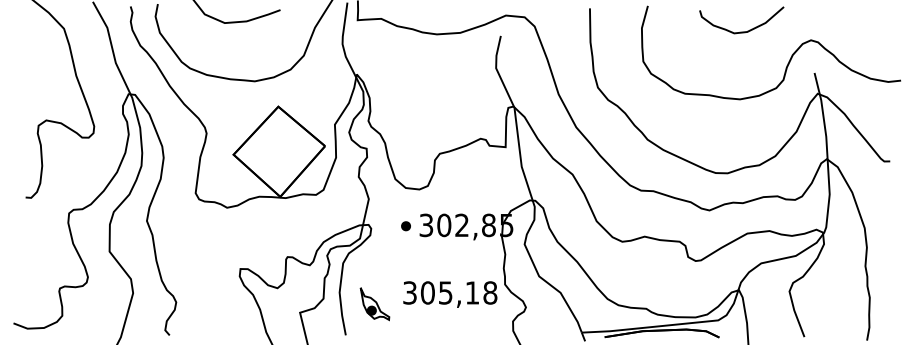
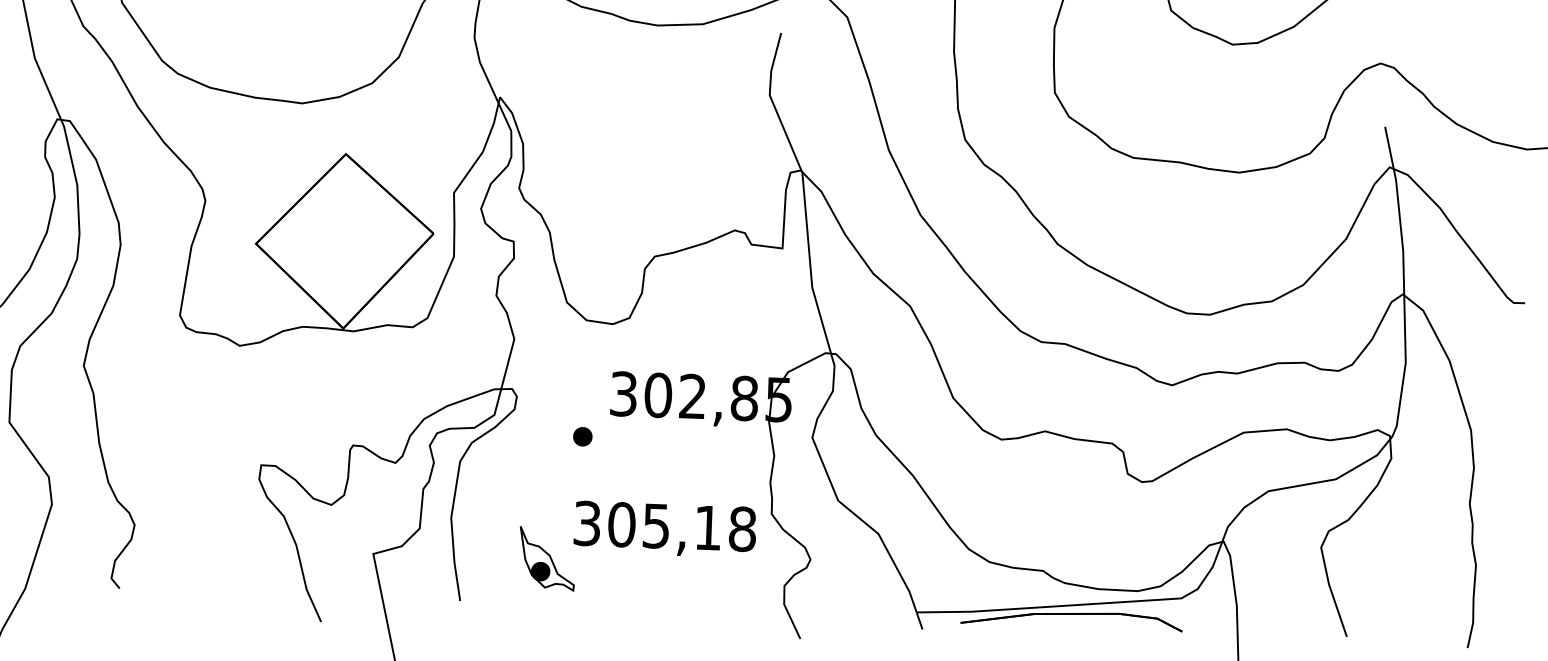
part: (405, 226) -> (581, 437), moved
part: (374, 304) -> (546, 559), moved

